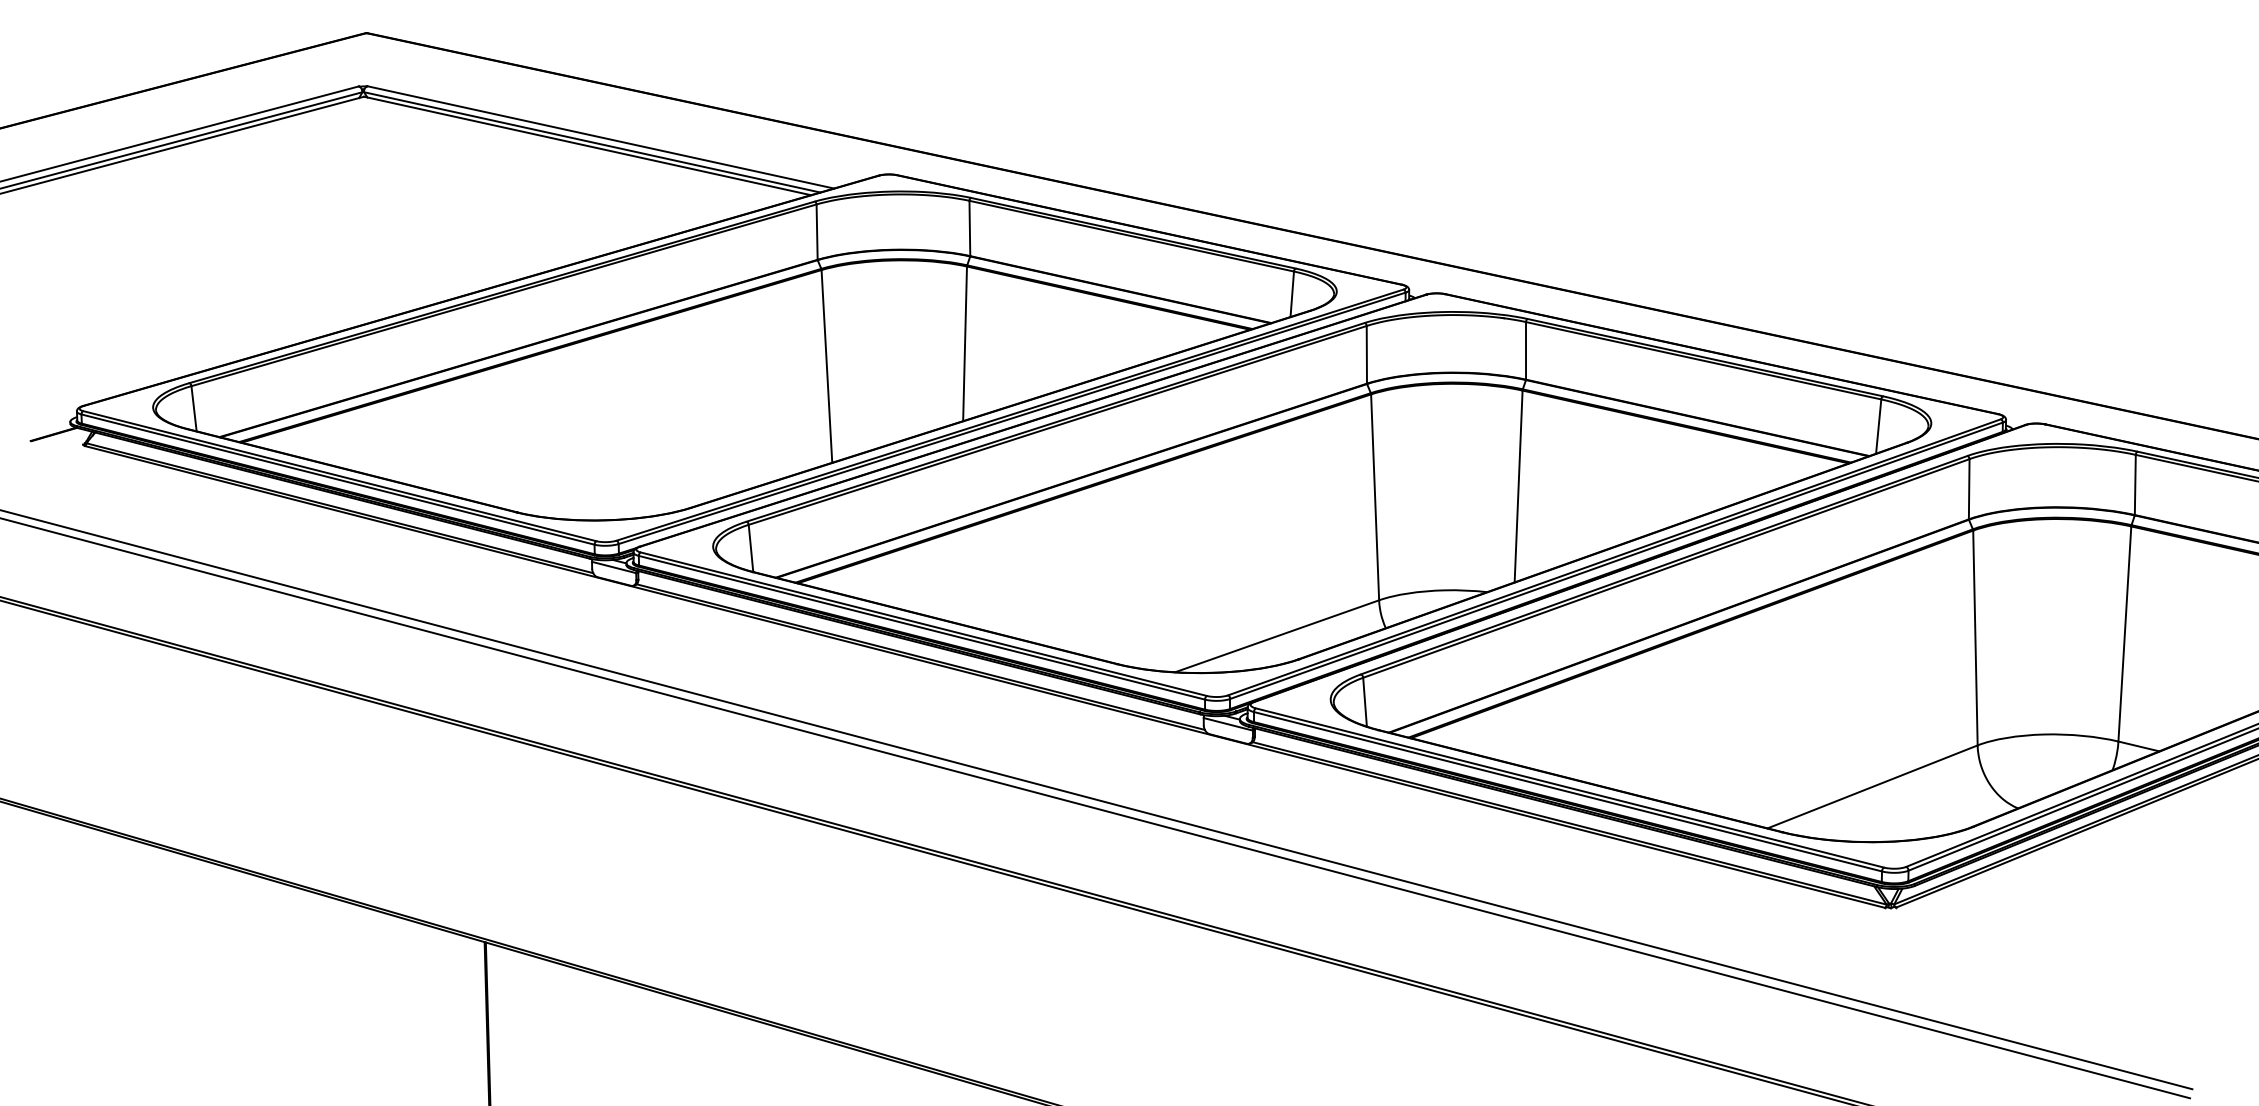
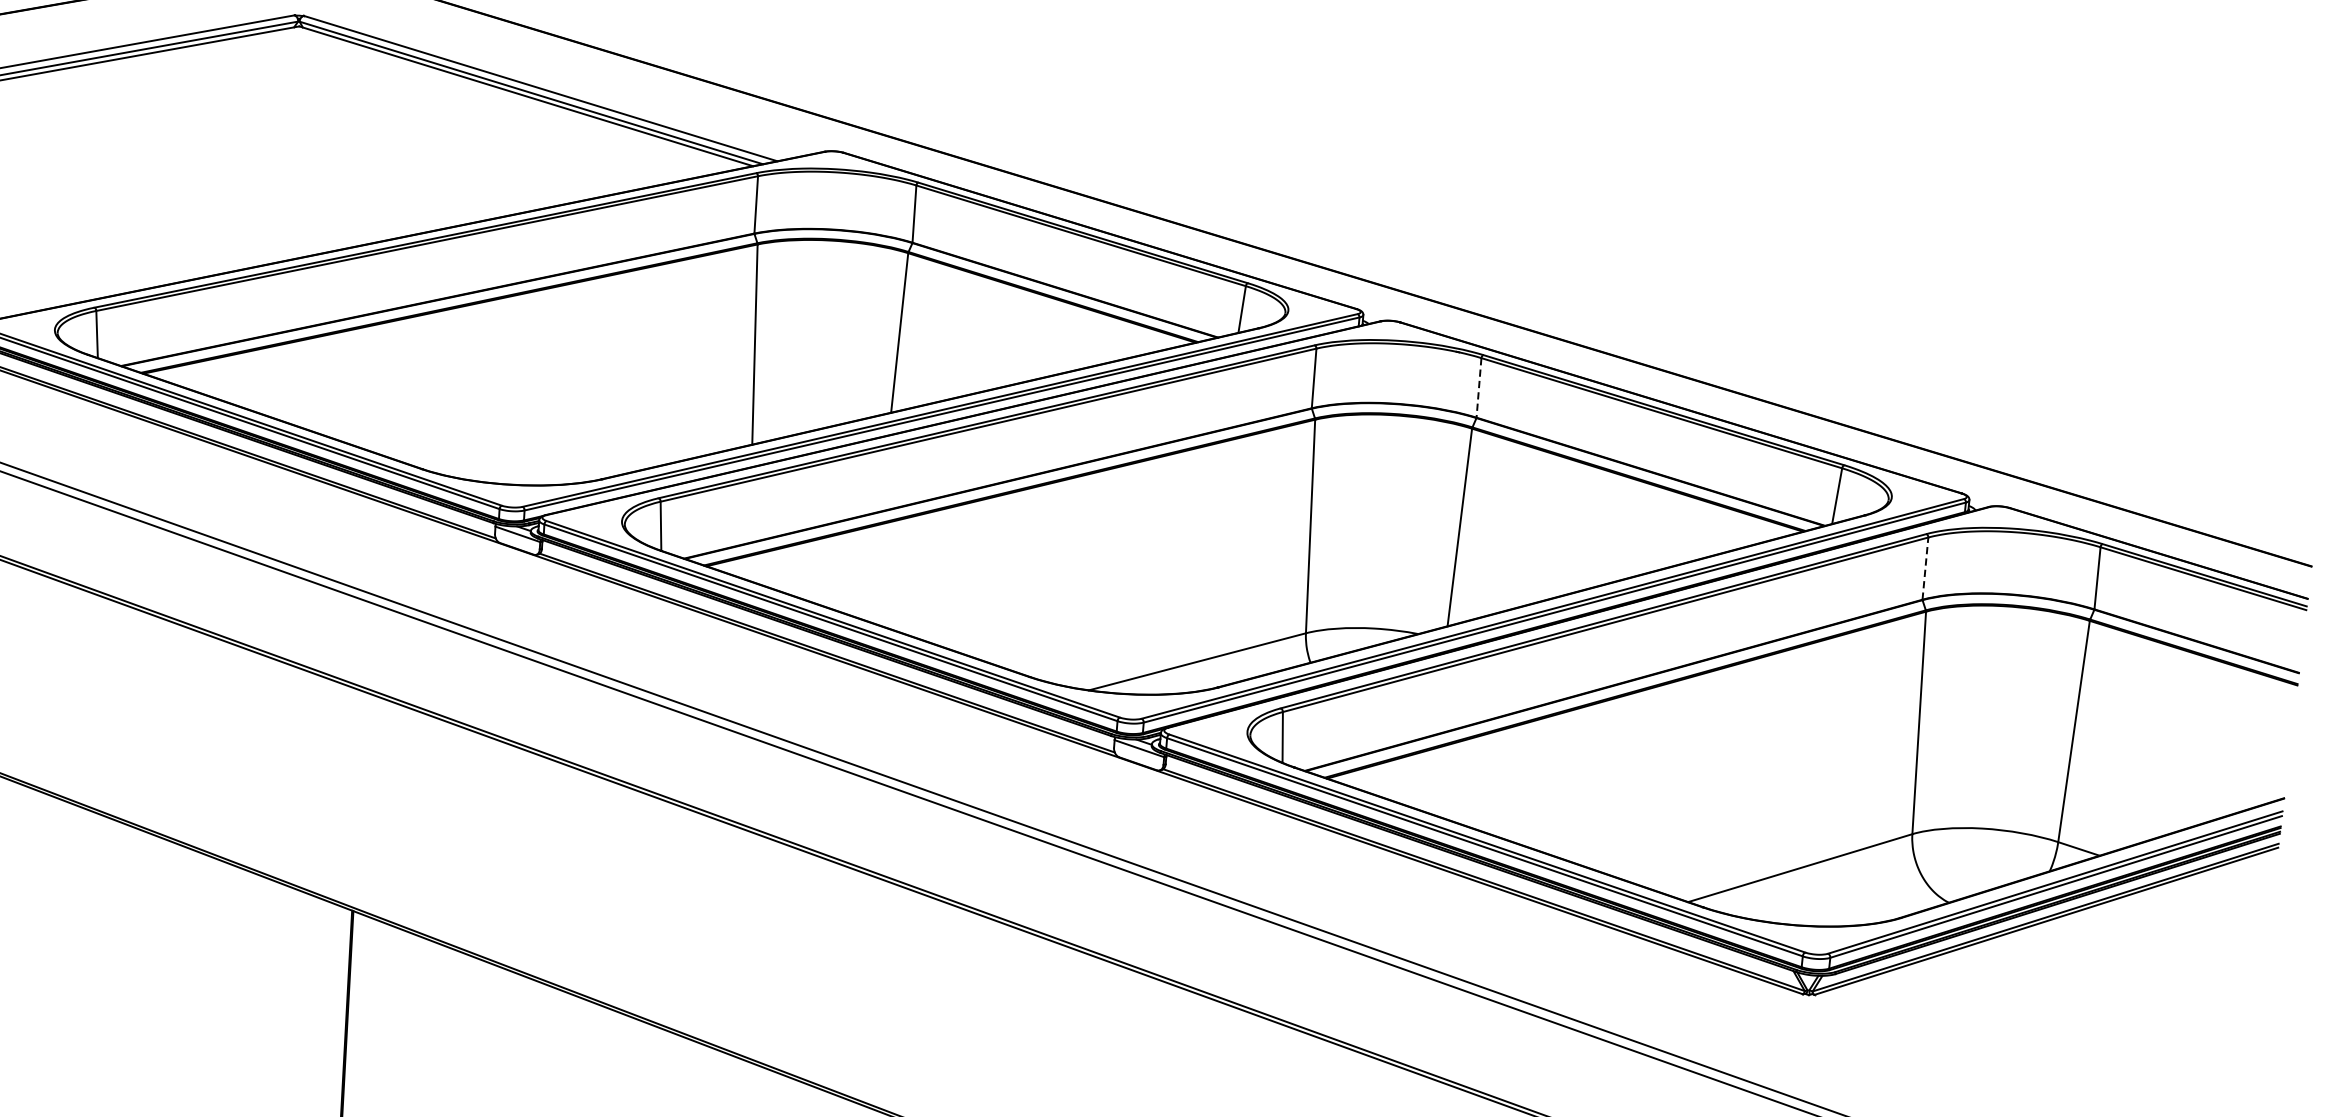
line: (1526, 350) -> (1479, 387), solid -> dashed
line: (1969, 488) -> (1925, 567), solid -> dashed

